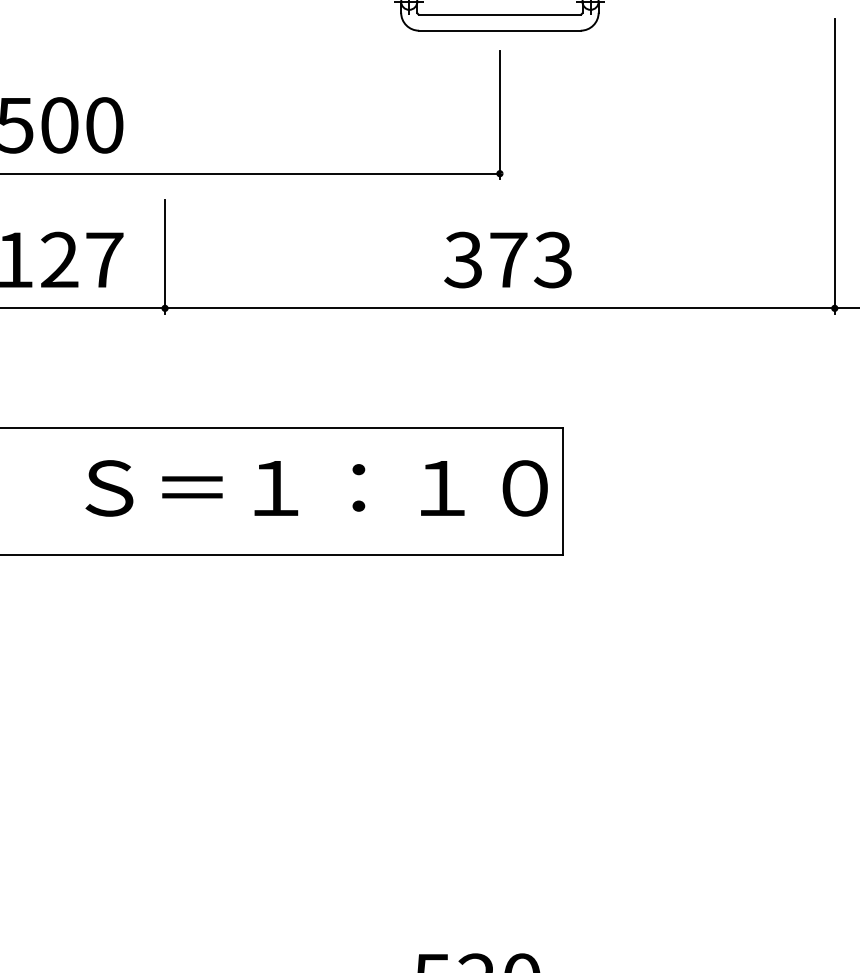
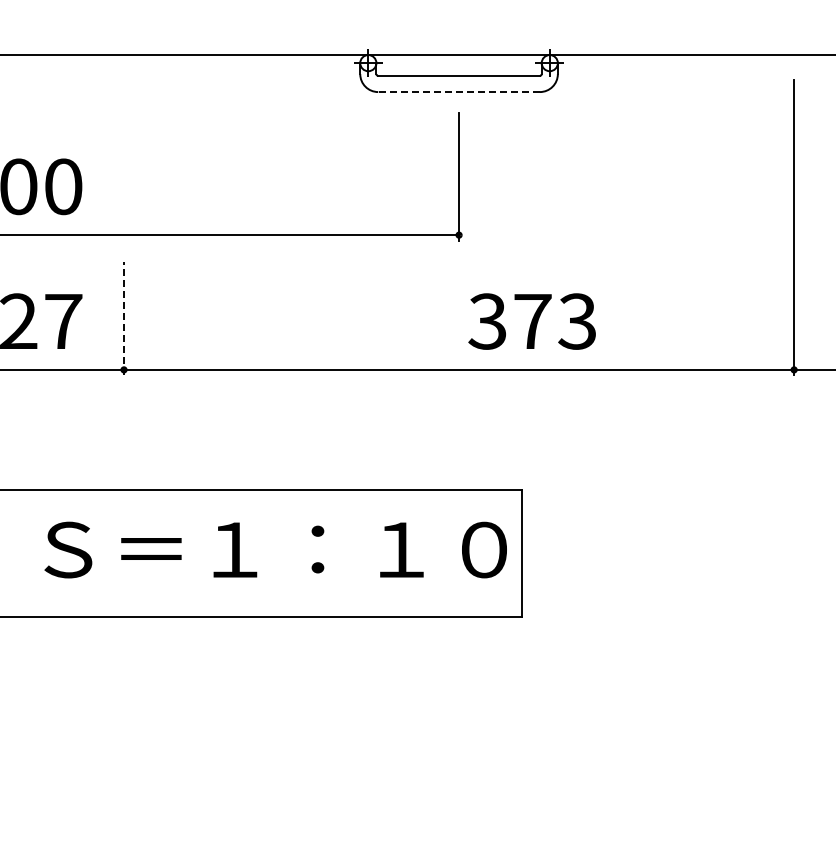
line: (499, 30) -> (458, 91), solid -> dashed
line: (165, 256) -> (124, 318), solid -> dashed
text: (507, 259) -> (531, 321), moved

